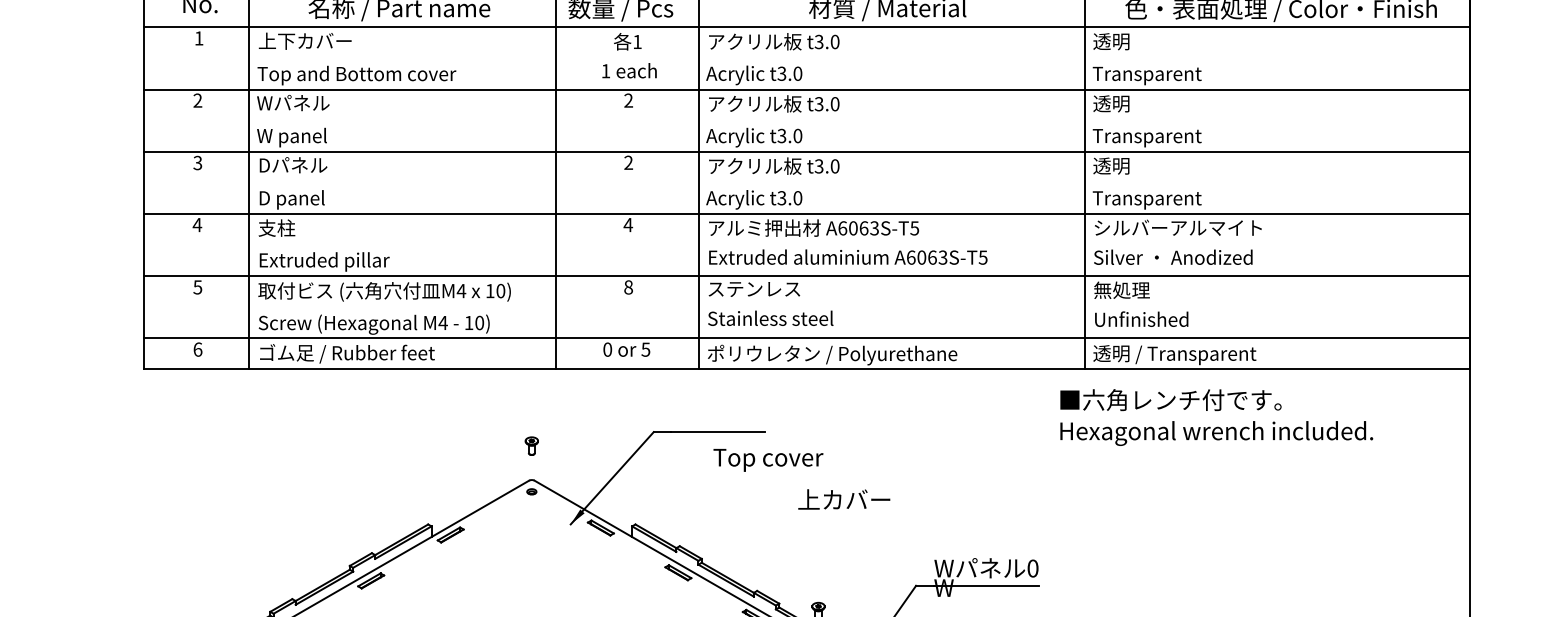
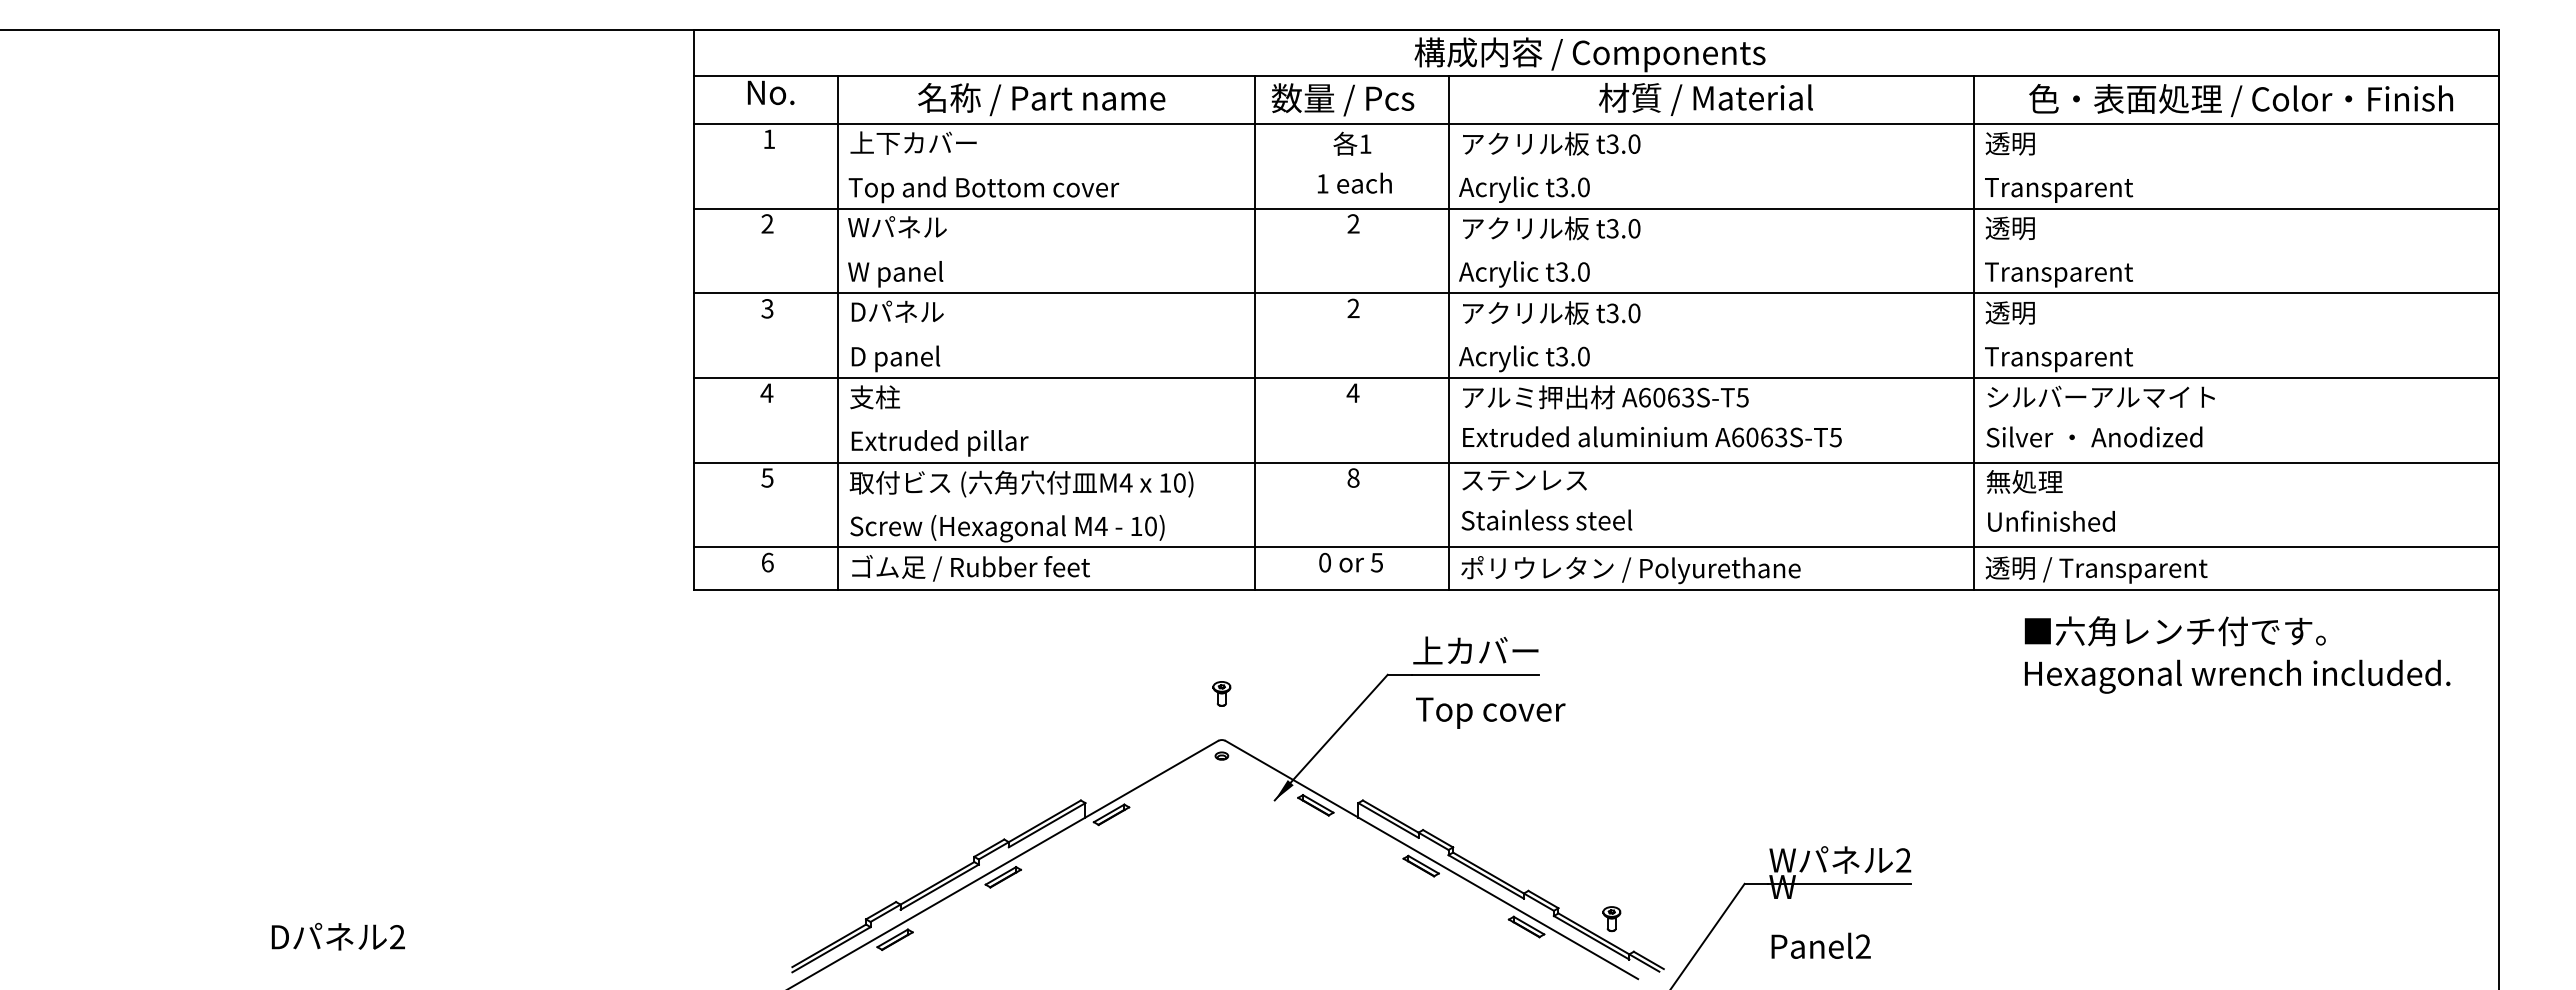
text: (1216, 417) -> (2237, 654), moved
text: (768, 459) -> (1490, 712), moved
text: (843, 499) -> (1475, 650), moved
text: (1032, 568) -> (1903, 860), 0 -> 2

